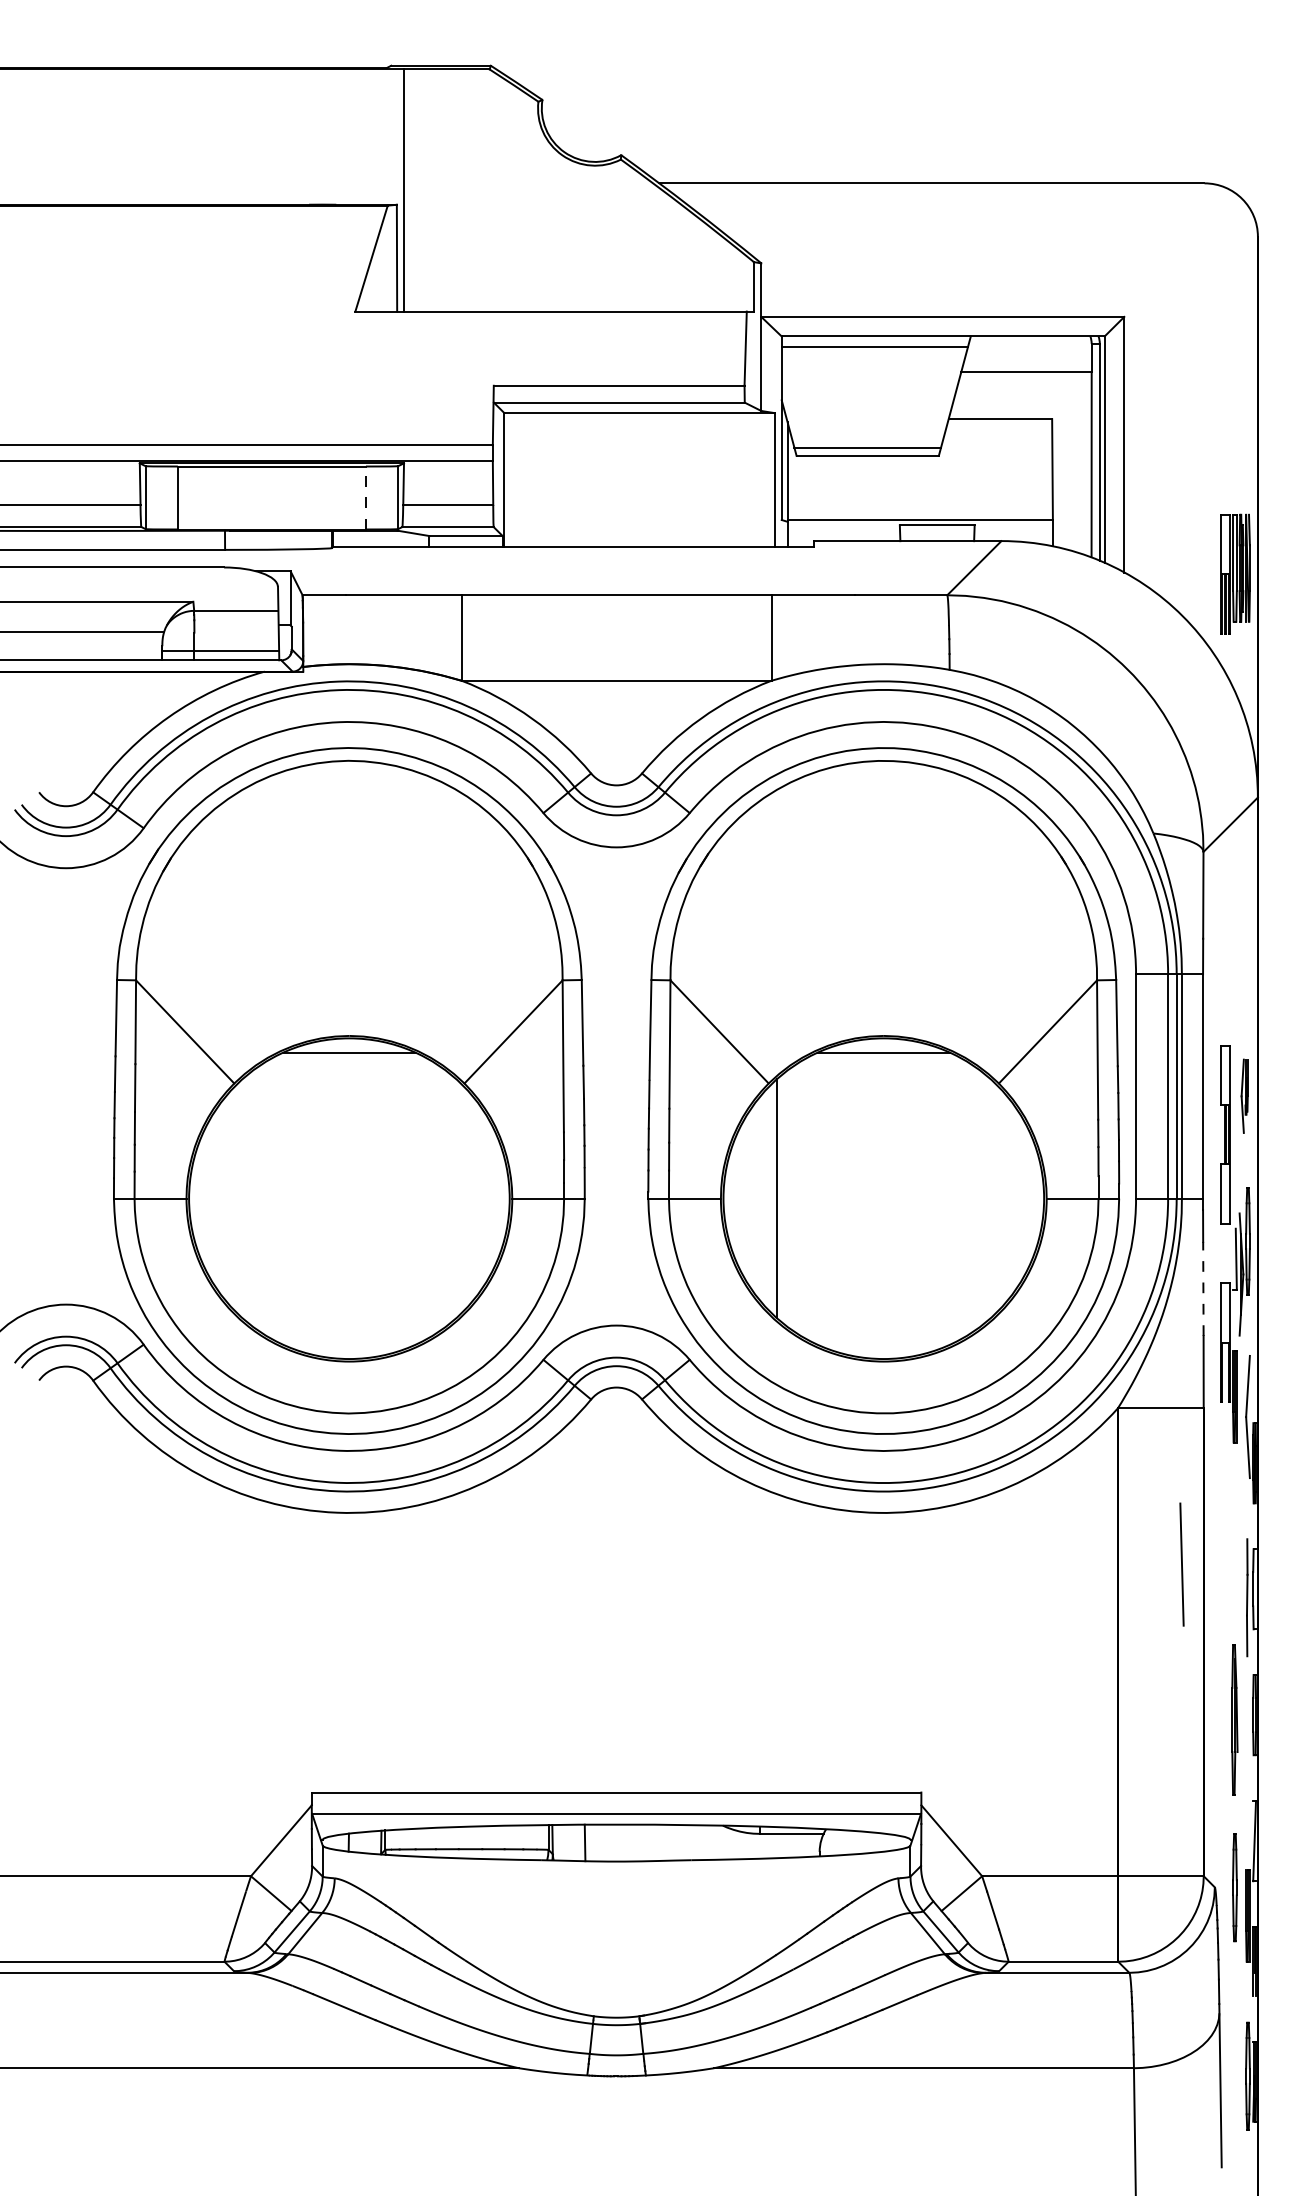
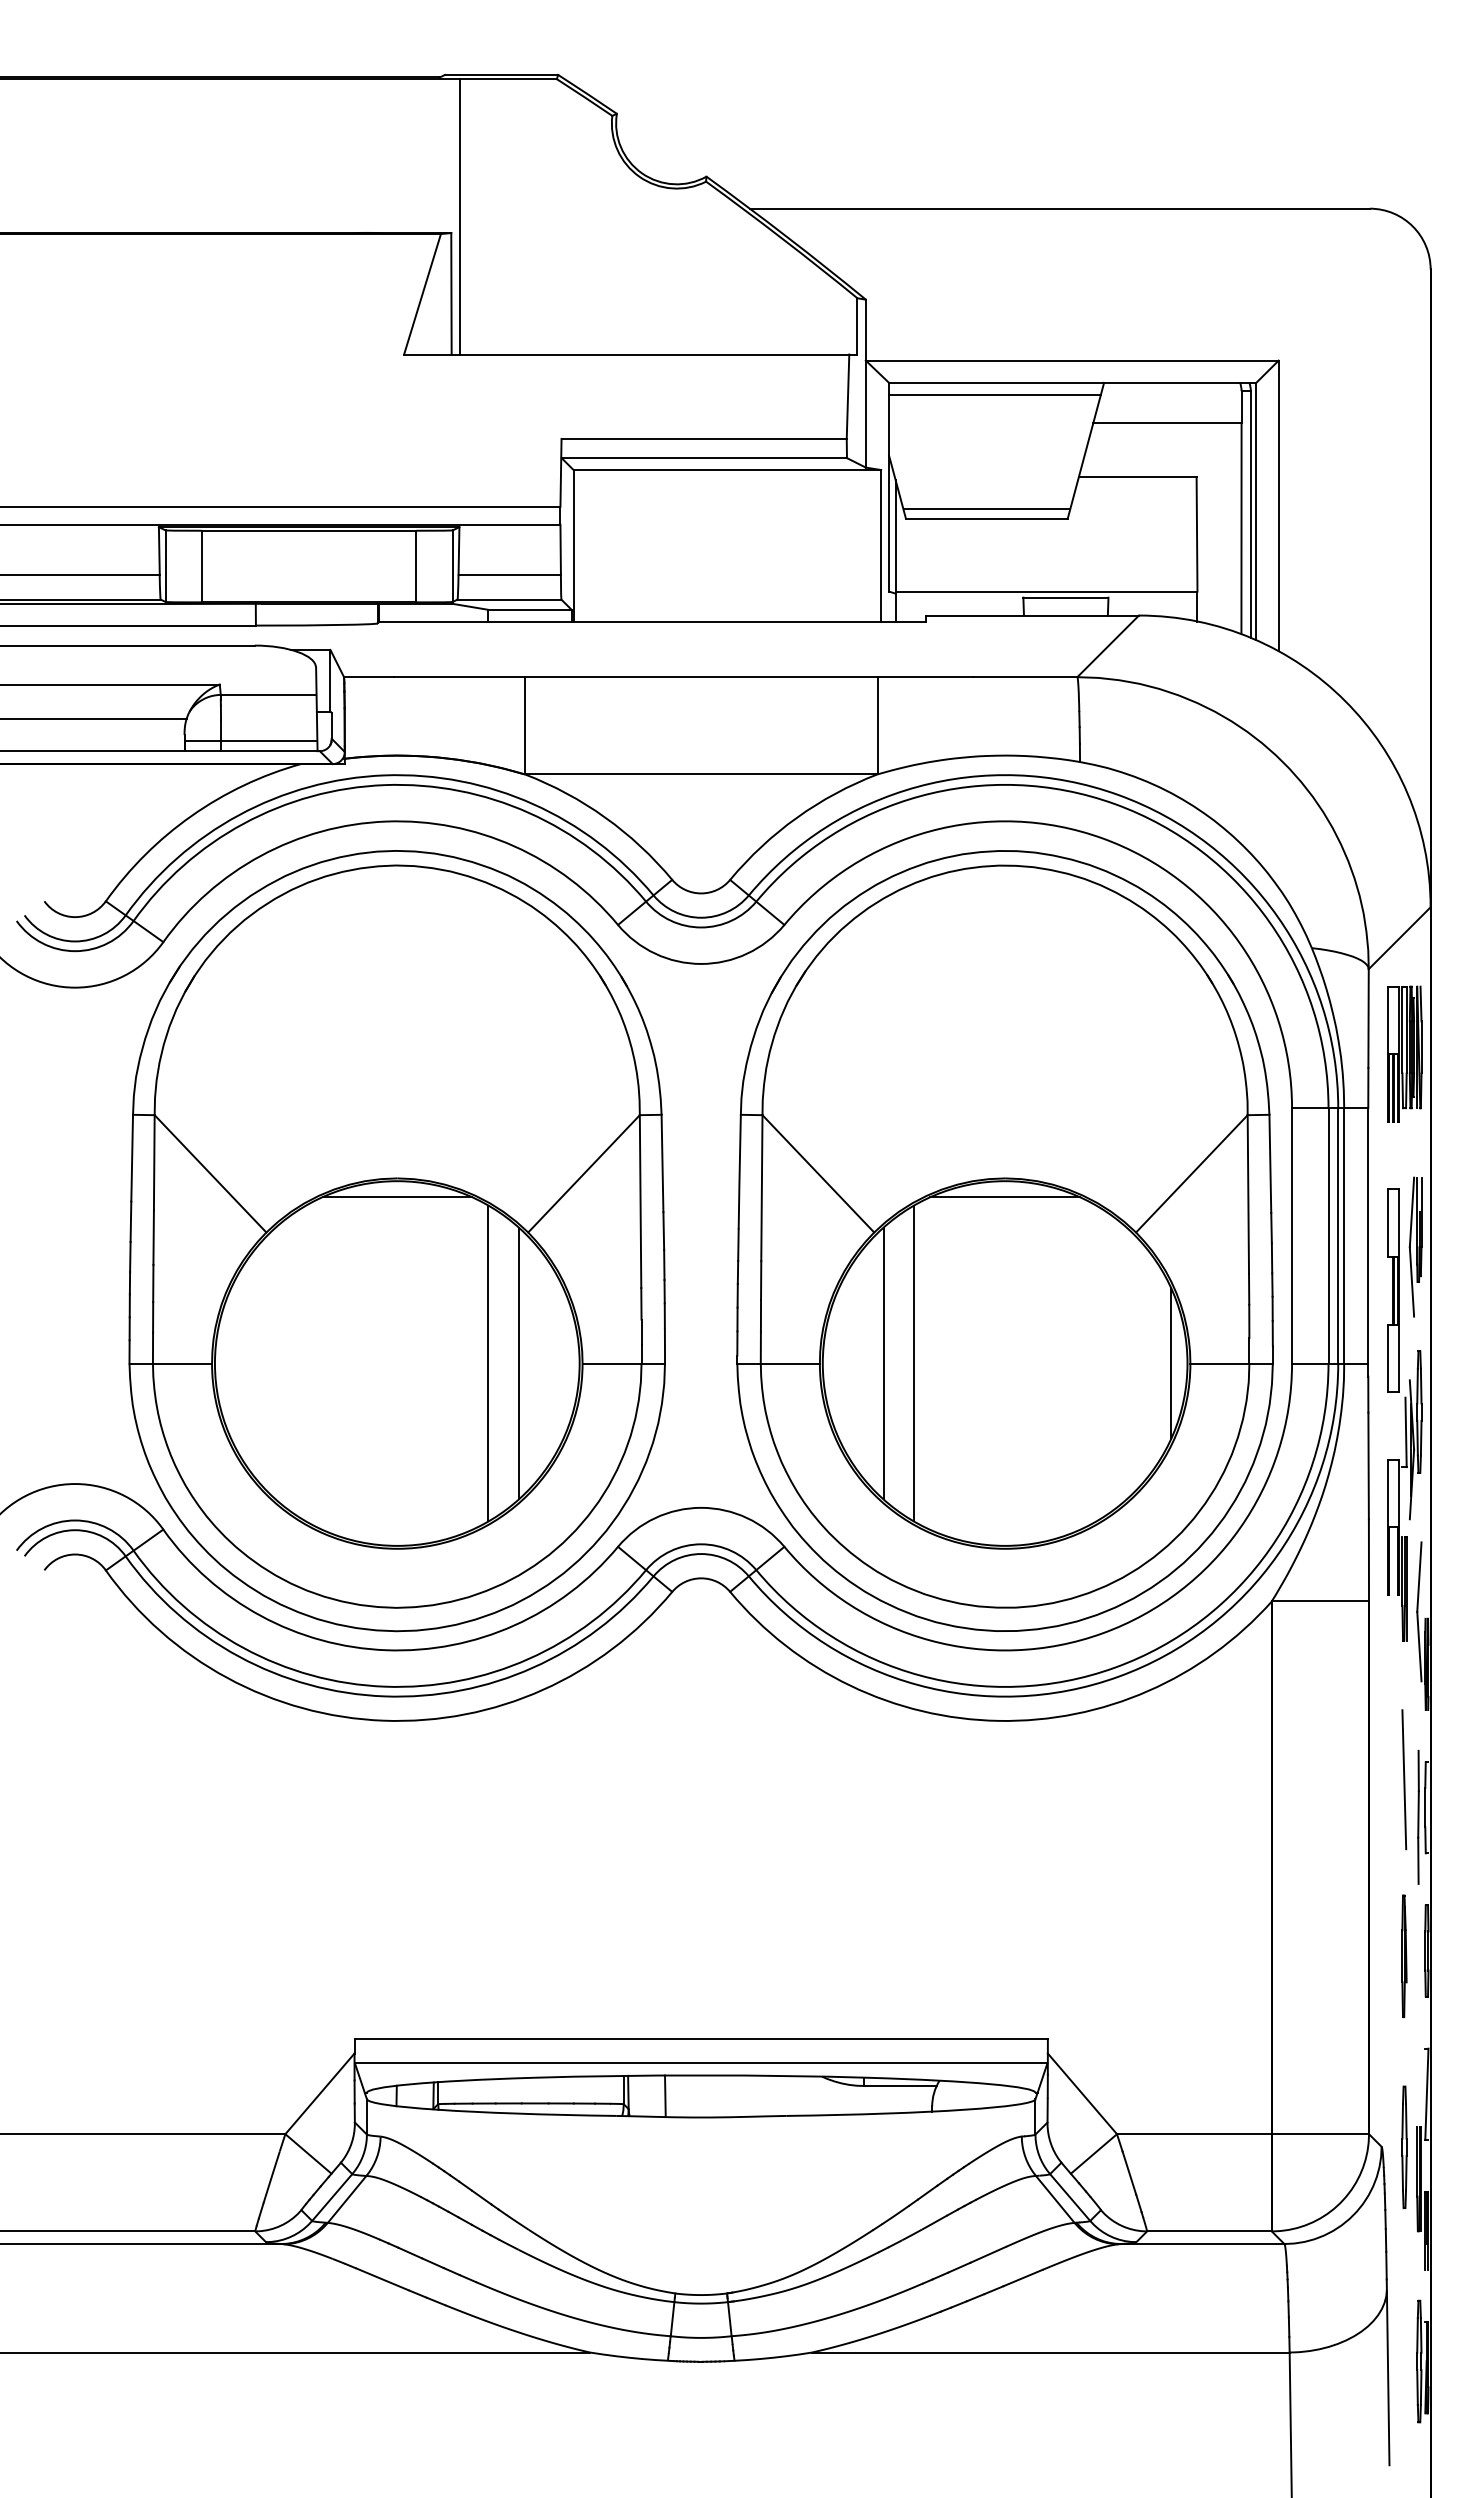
line: (366, 497) -> (416, 566), dashed -> solid
part: (1234, 573) -> (1404, 1053), moved
part: (1244, 1095) -> (1415, 1246), size x1.67
line: (429, 1198) -> (488, 1363), added
line: (455, 1198) -> (518, 1363), added
line: (803, 1198) -> (913, 1363), added
line: (1030, 1198) -> (1171, 1363), added
line: (1203, 1288) -> (1368, 1465), dashed -> solid
line: (1182, 1564) -> (1404, 1779), moved
part: (1234, 1719) -> (1404, 1955), size x0.71

